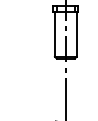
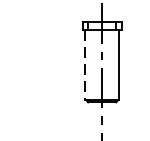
line: (54, 34) -> (84, 65), solid -> dashed

